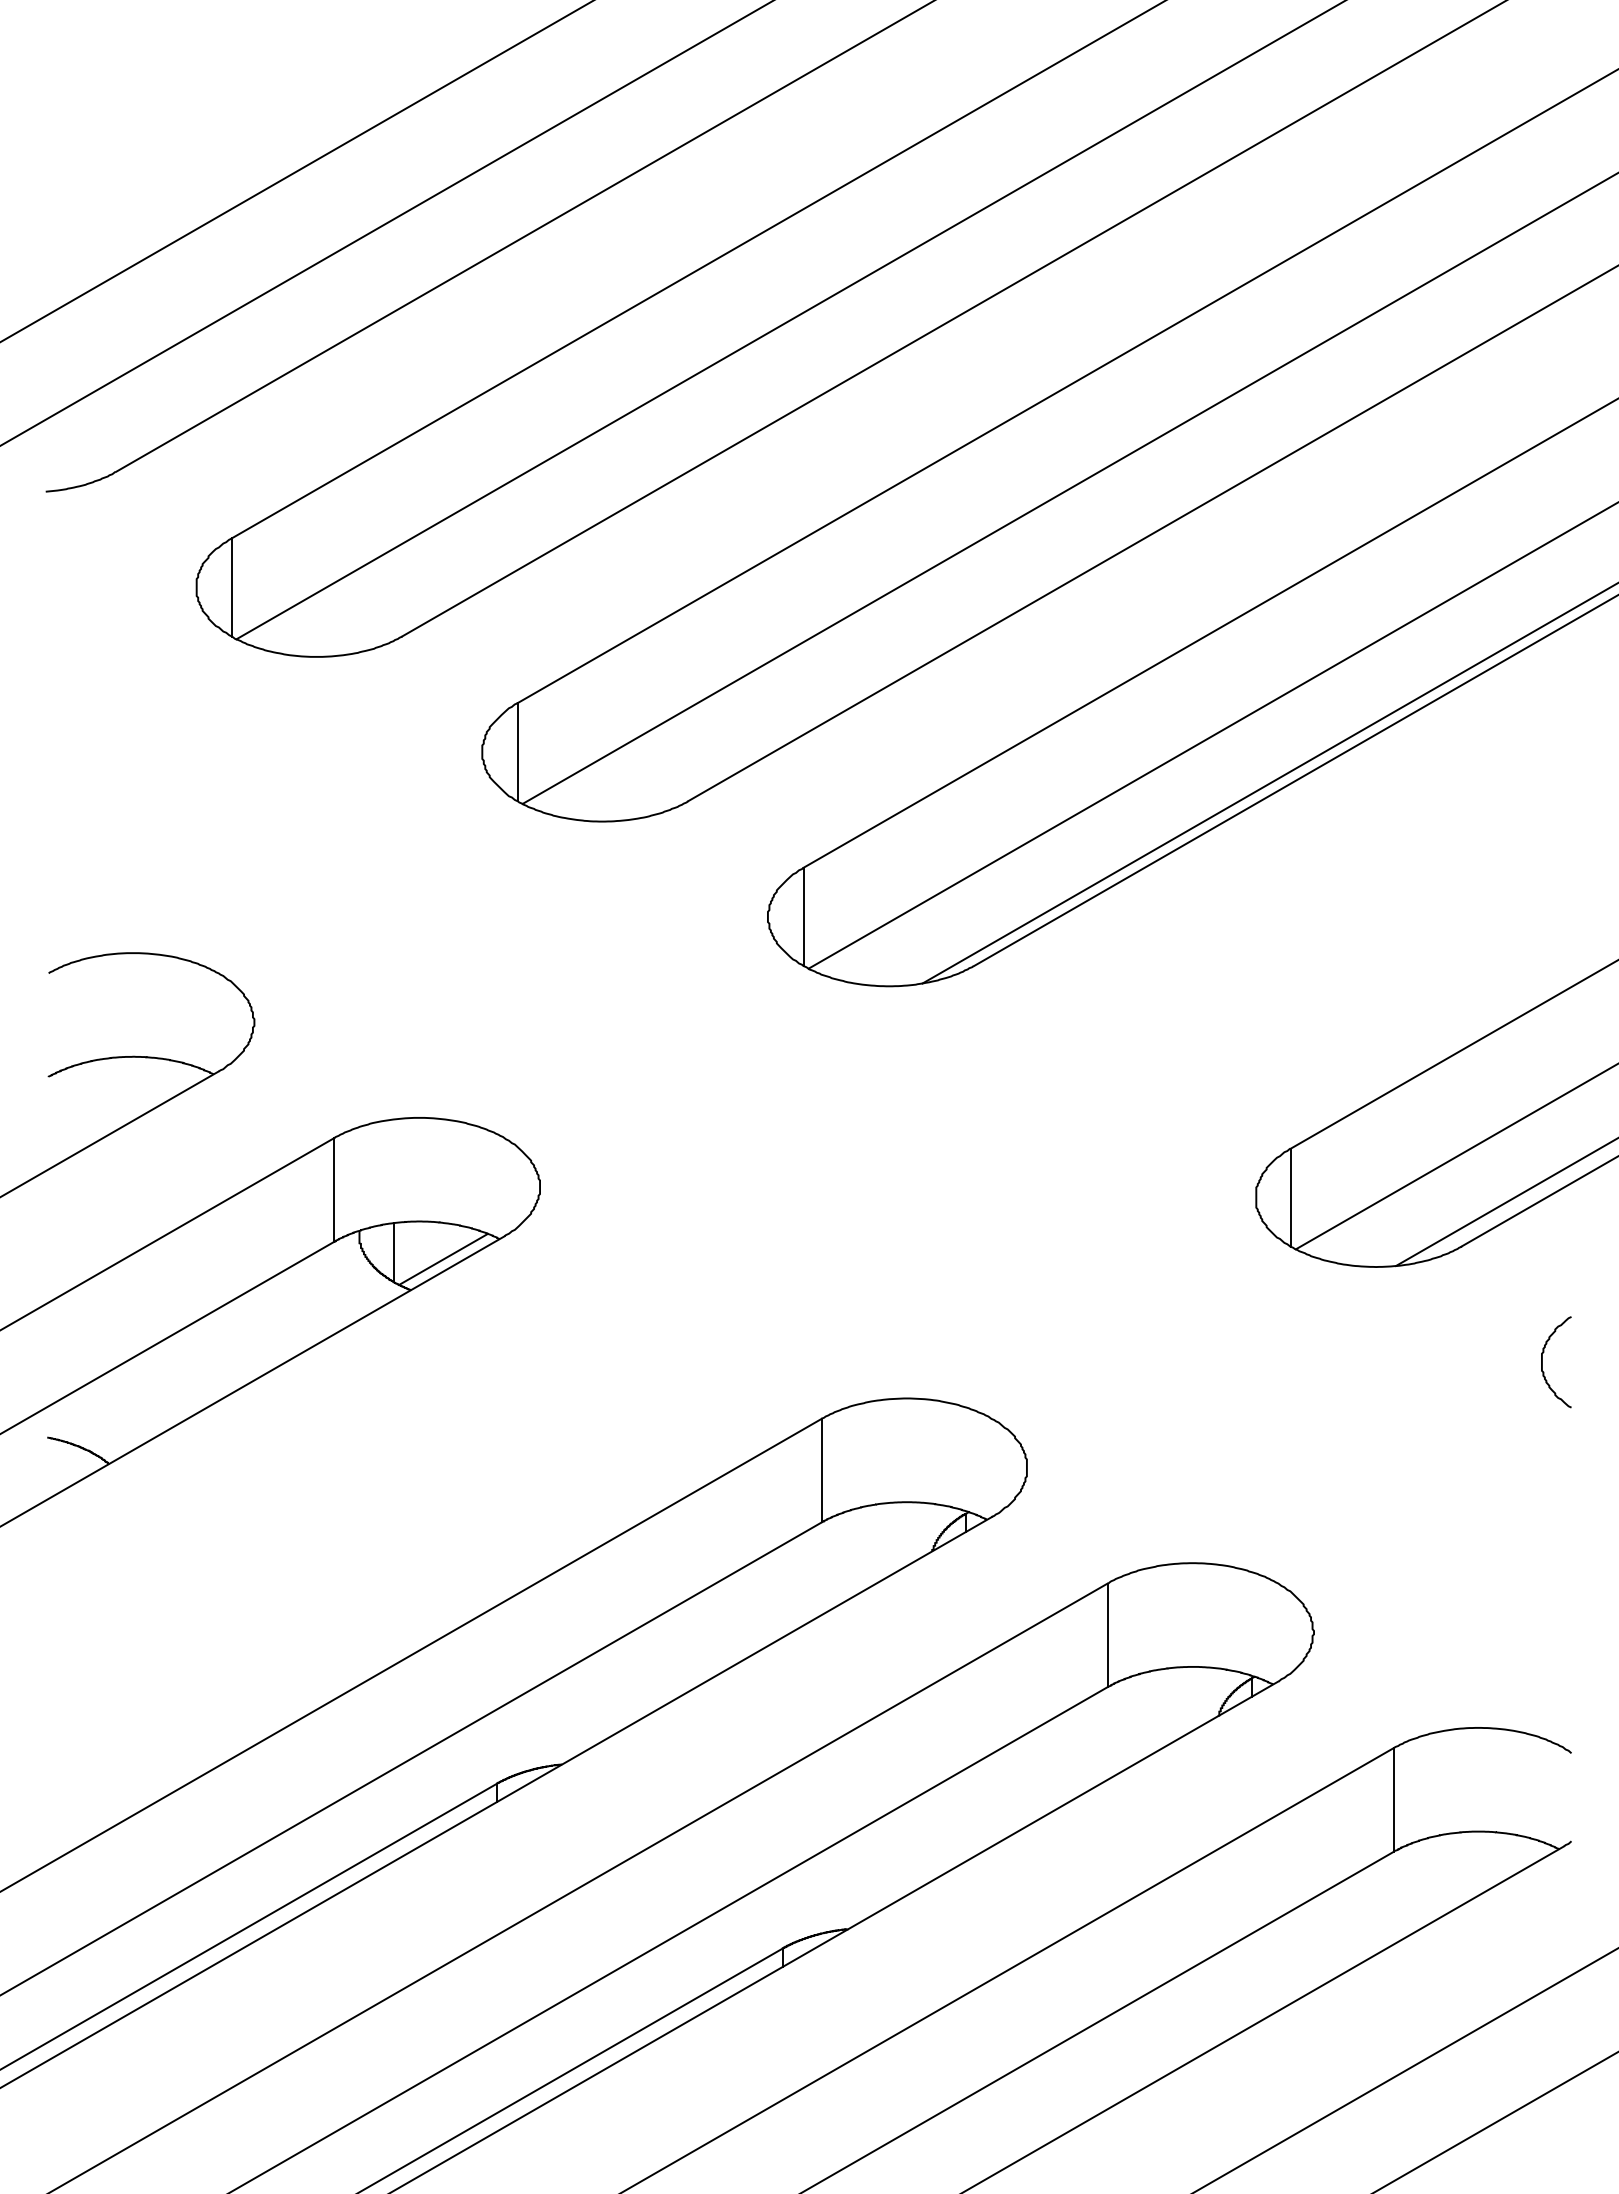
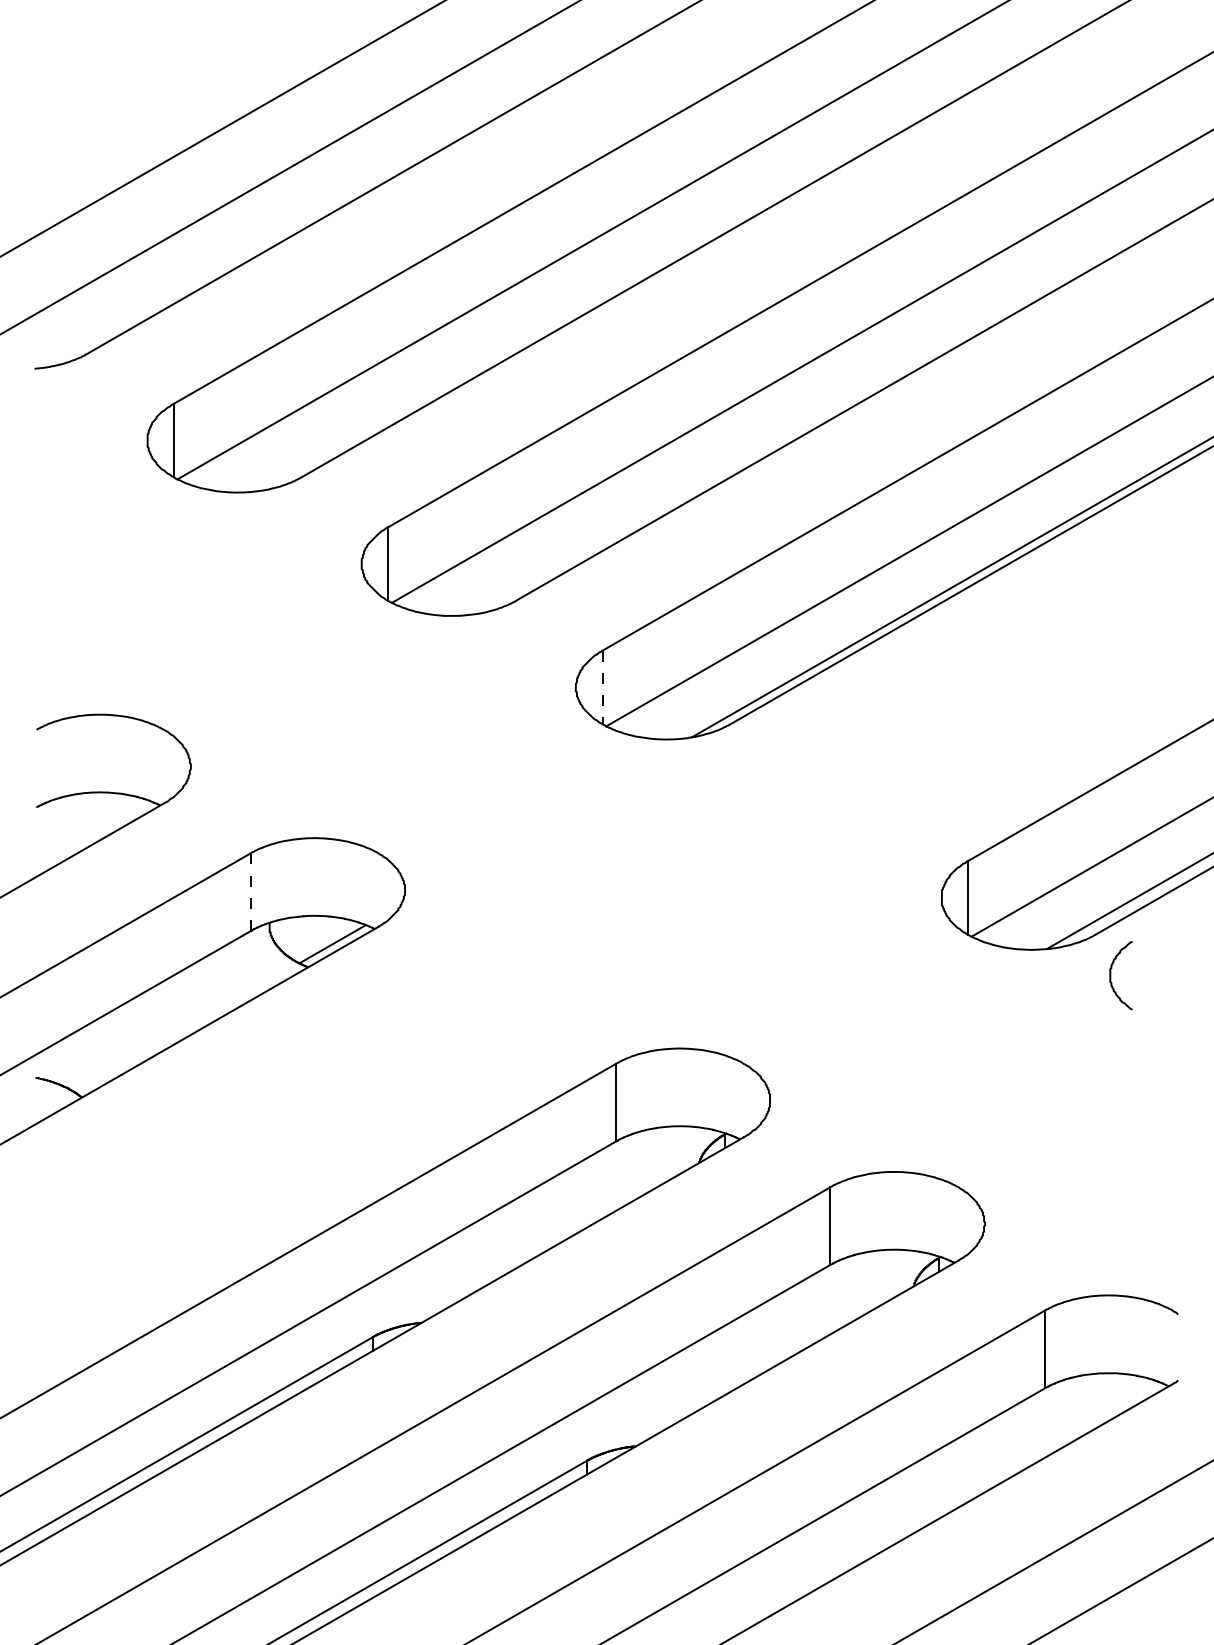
line: (803, 917) -> (602, 687), solid -> dashed
line: (334, 1190) -> (250, 892), solid -> dashed
line: (394, 1252) -> (295, 939), removed
curve: (1542, 1362) -> (1110, 975), moved

